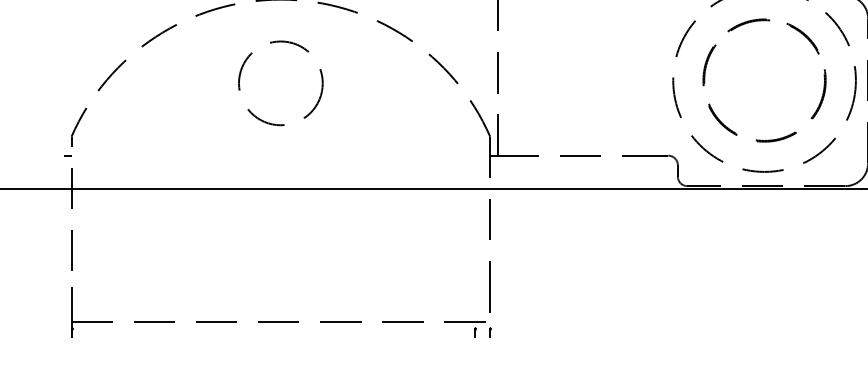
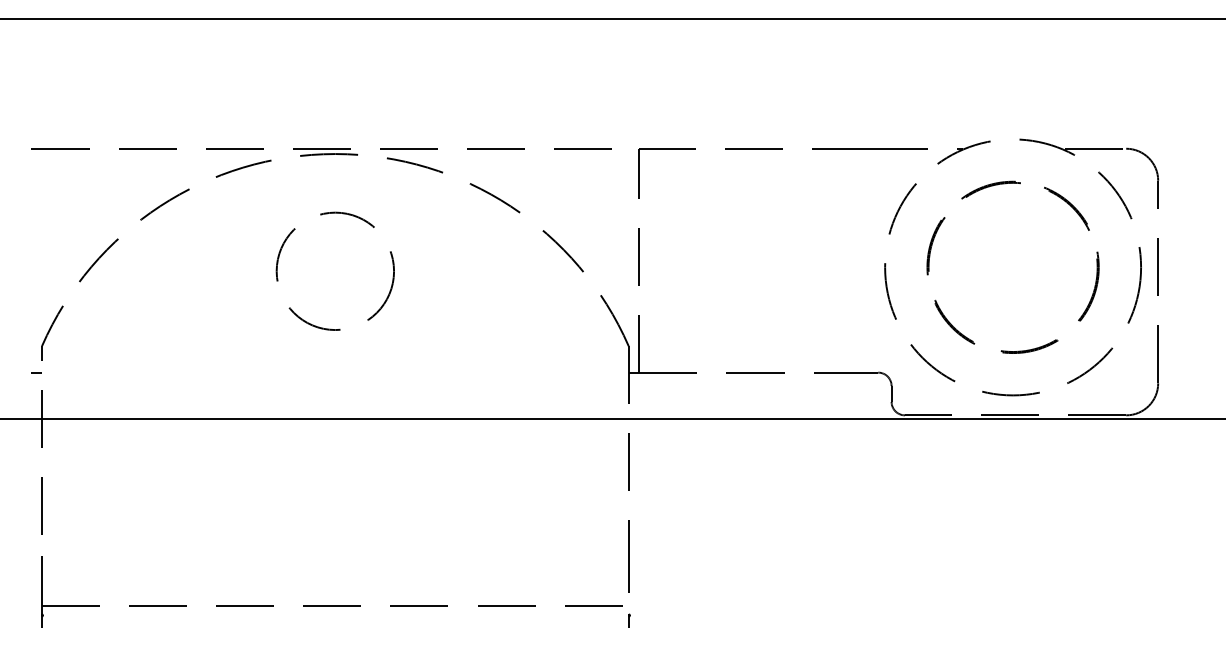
line: (475, 332) -> (608, 620), removed

